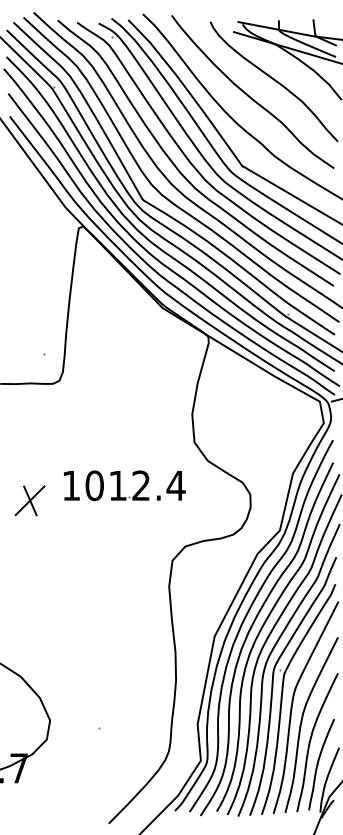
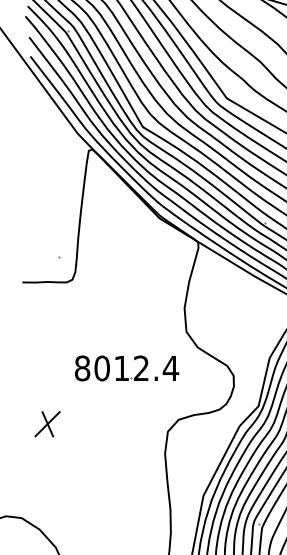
text: (71, 485) -> (82, 368), 1012.4 -> 8012.4
part: (29, 500) -> (47, 423), moved

